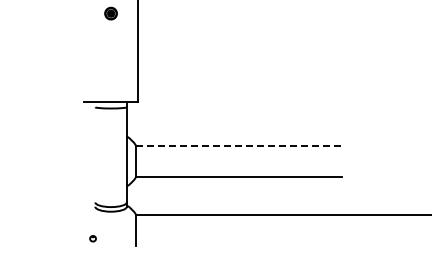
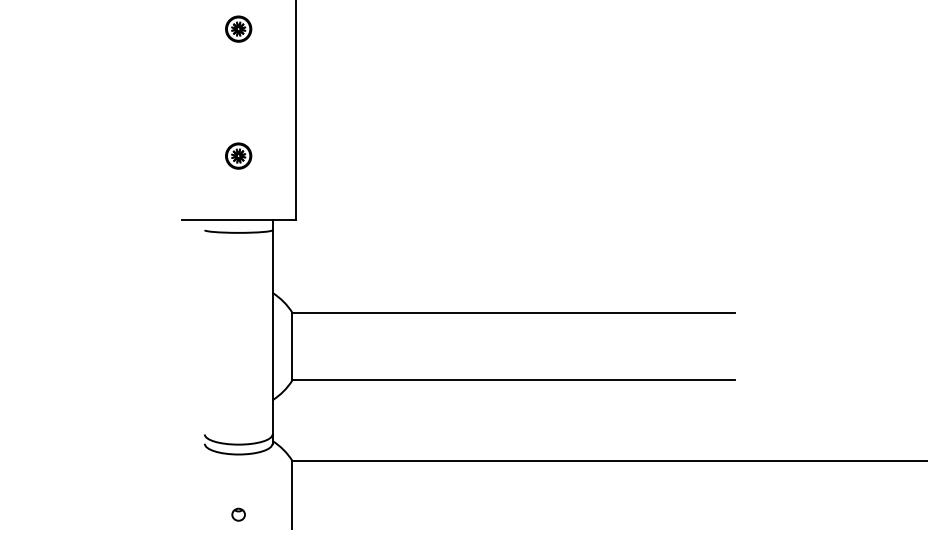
part: (110, 72) -> (237, 155), added
line: (239, 145) -> (514, 312), dashed -> solid
part: (92, 238) -> (237, 514), moved

